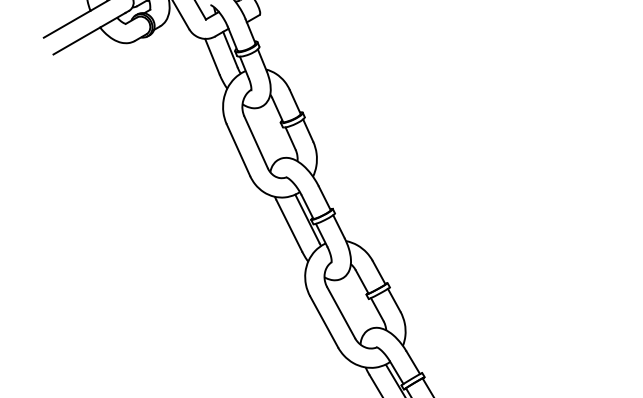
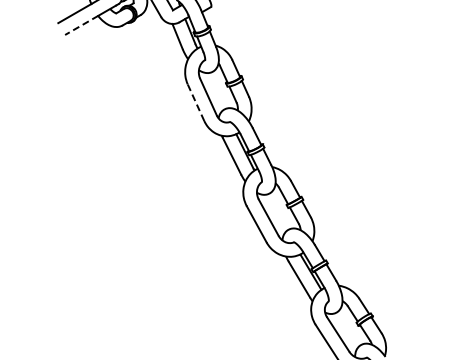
line: (76, 41) -> (81, 25), solid -> dashed
line: (237, 149) -> (195, 102), solid -> dashed

